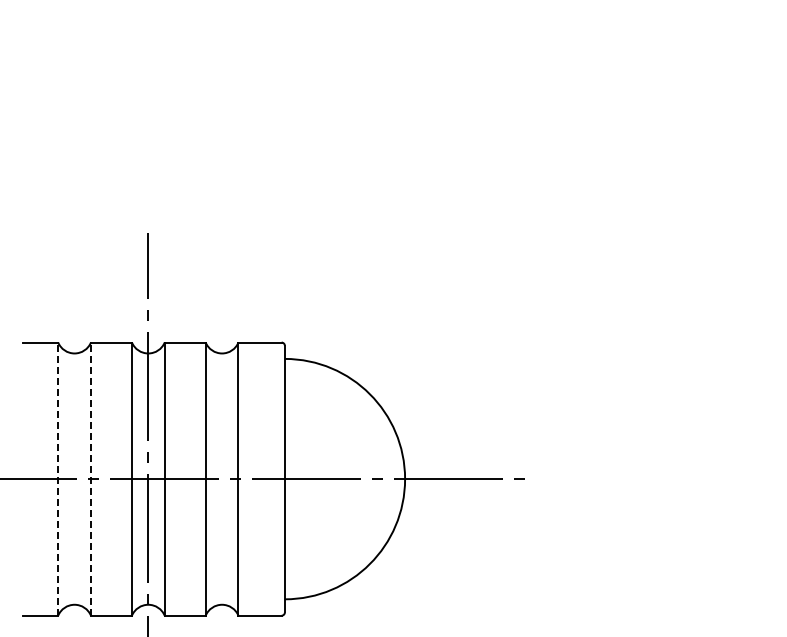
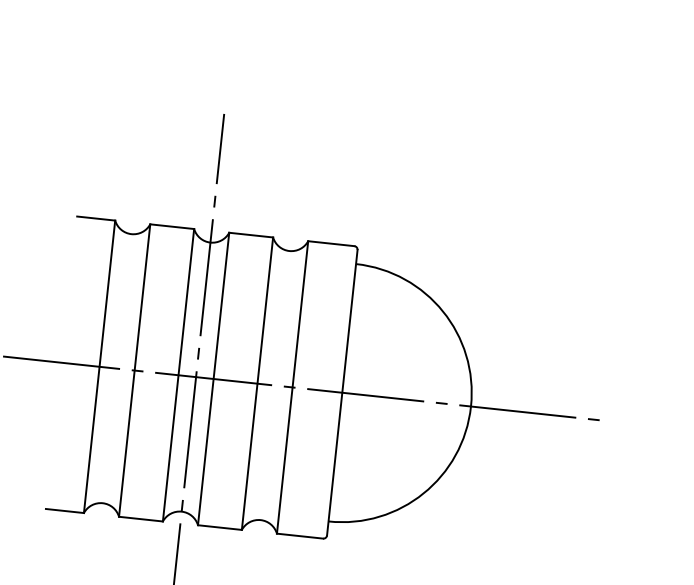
line: (58, 479) -> (99, 367), dashed -> solid
line: (90, 479) -> (134, 370), dashed -> solid

